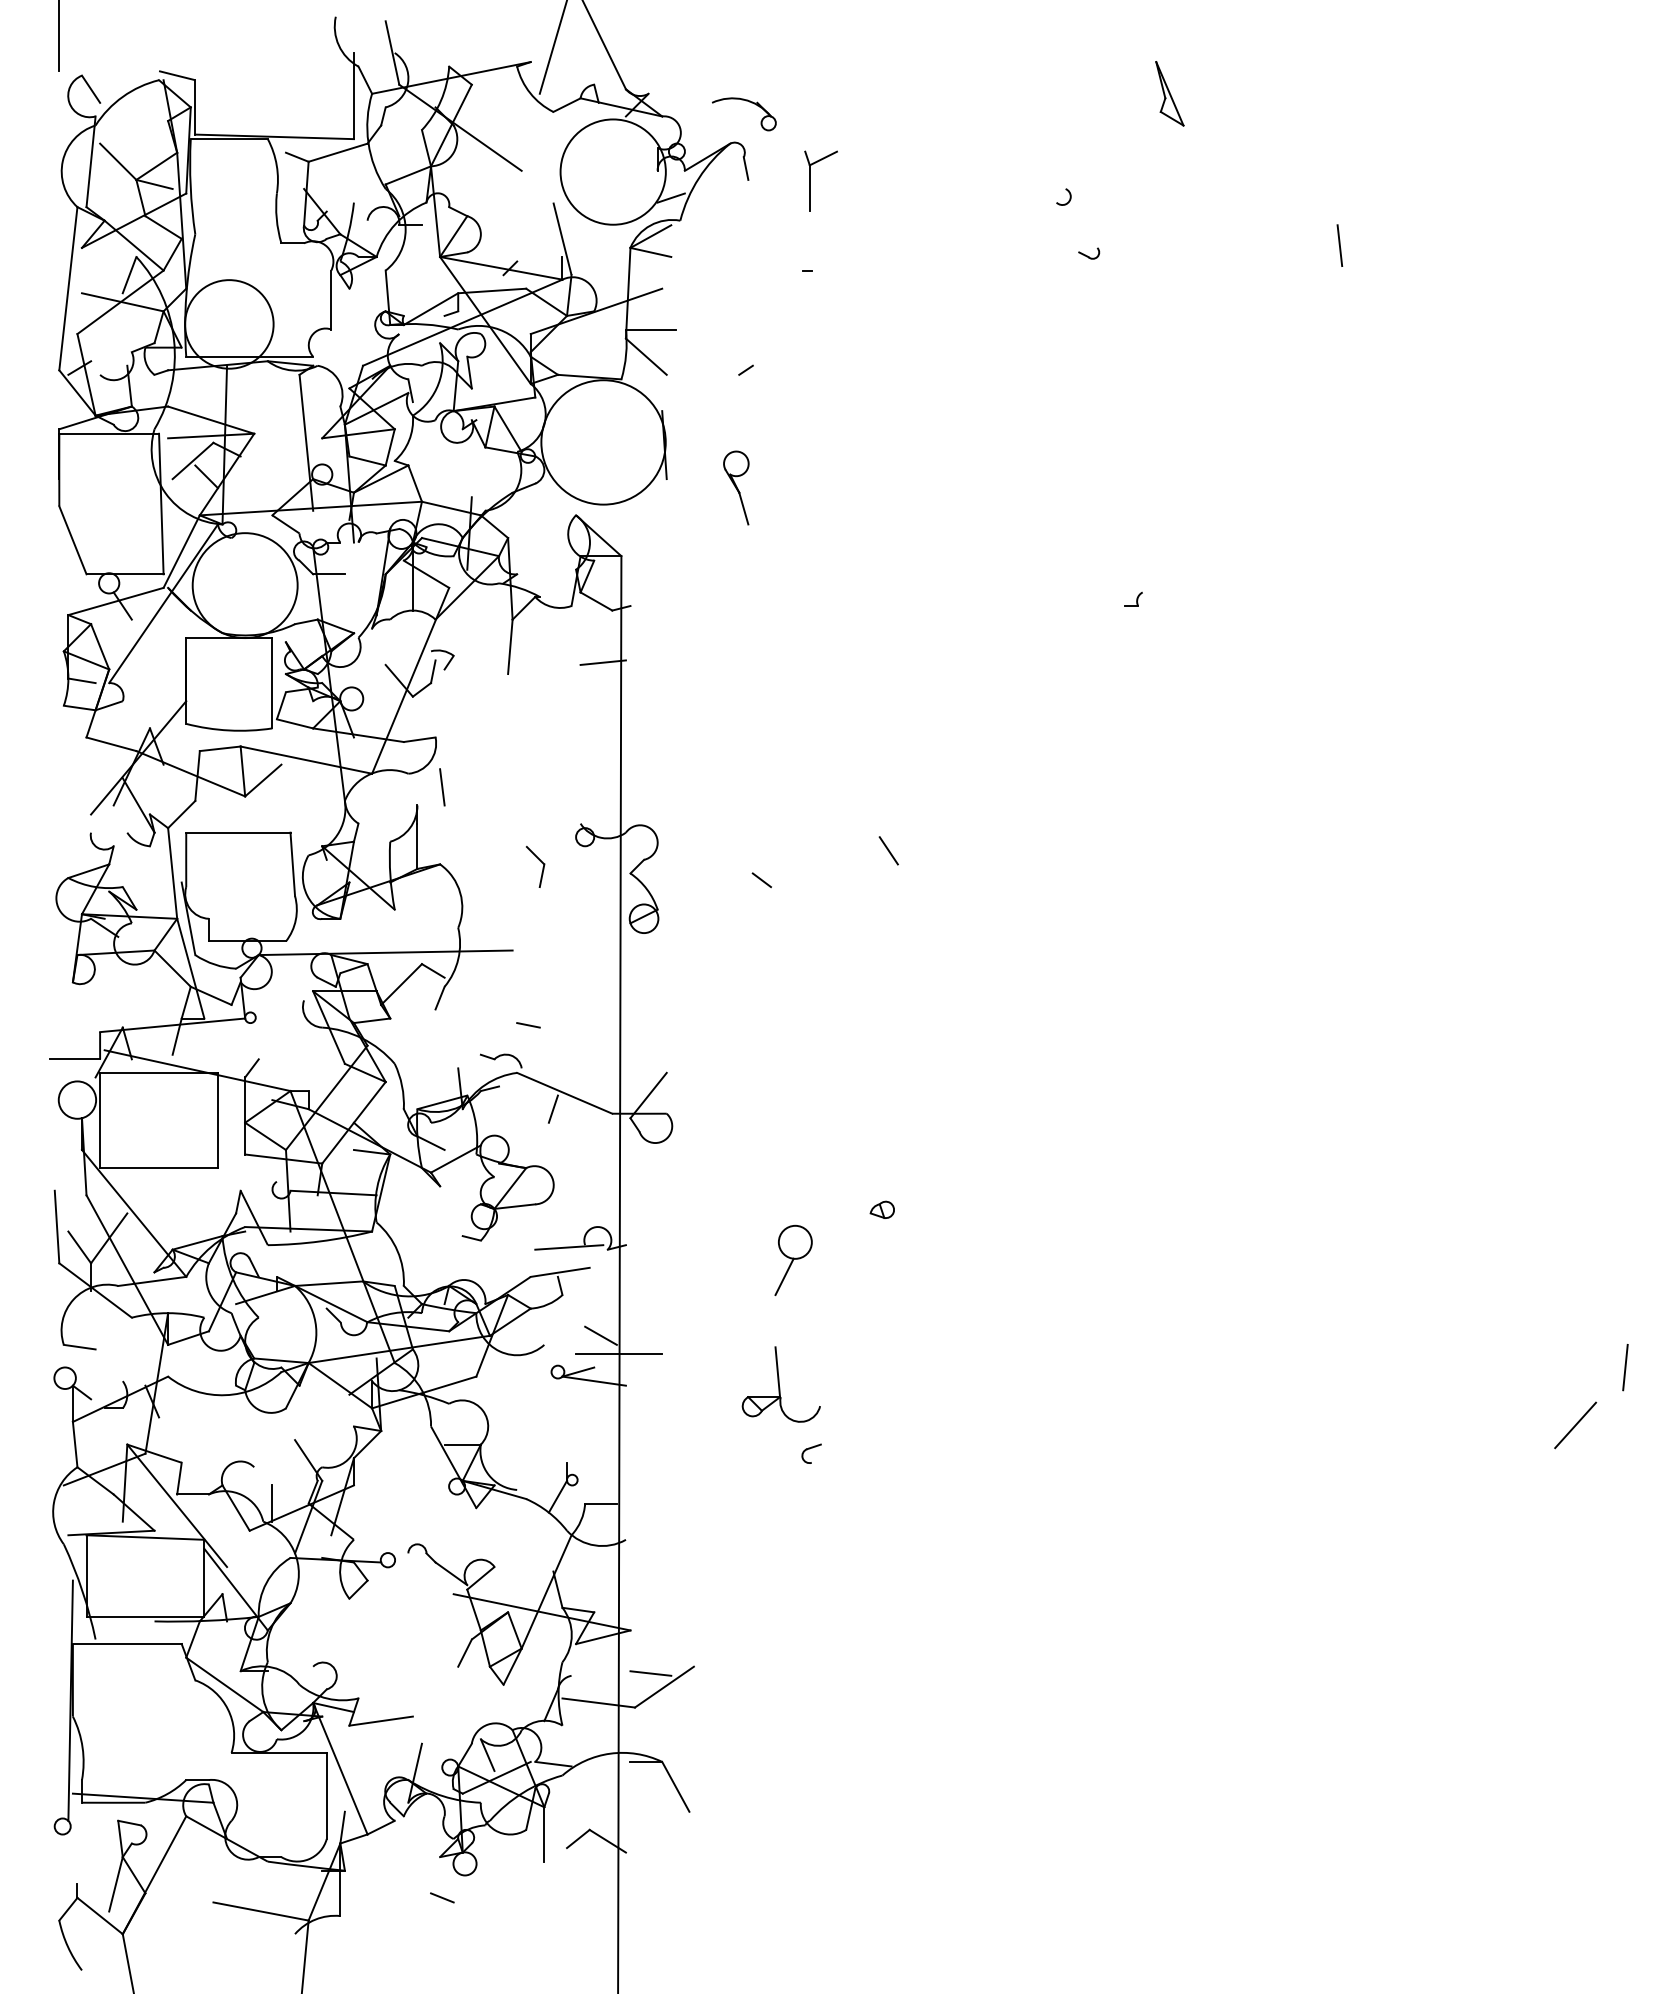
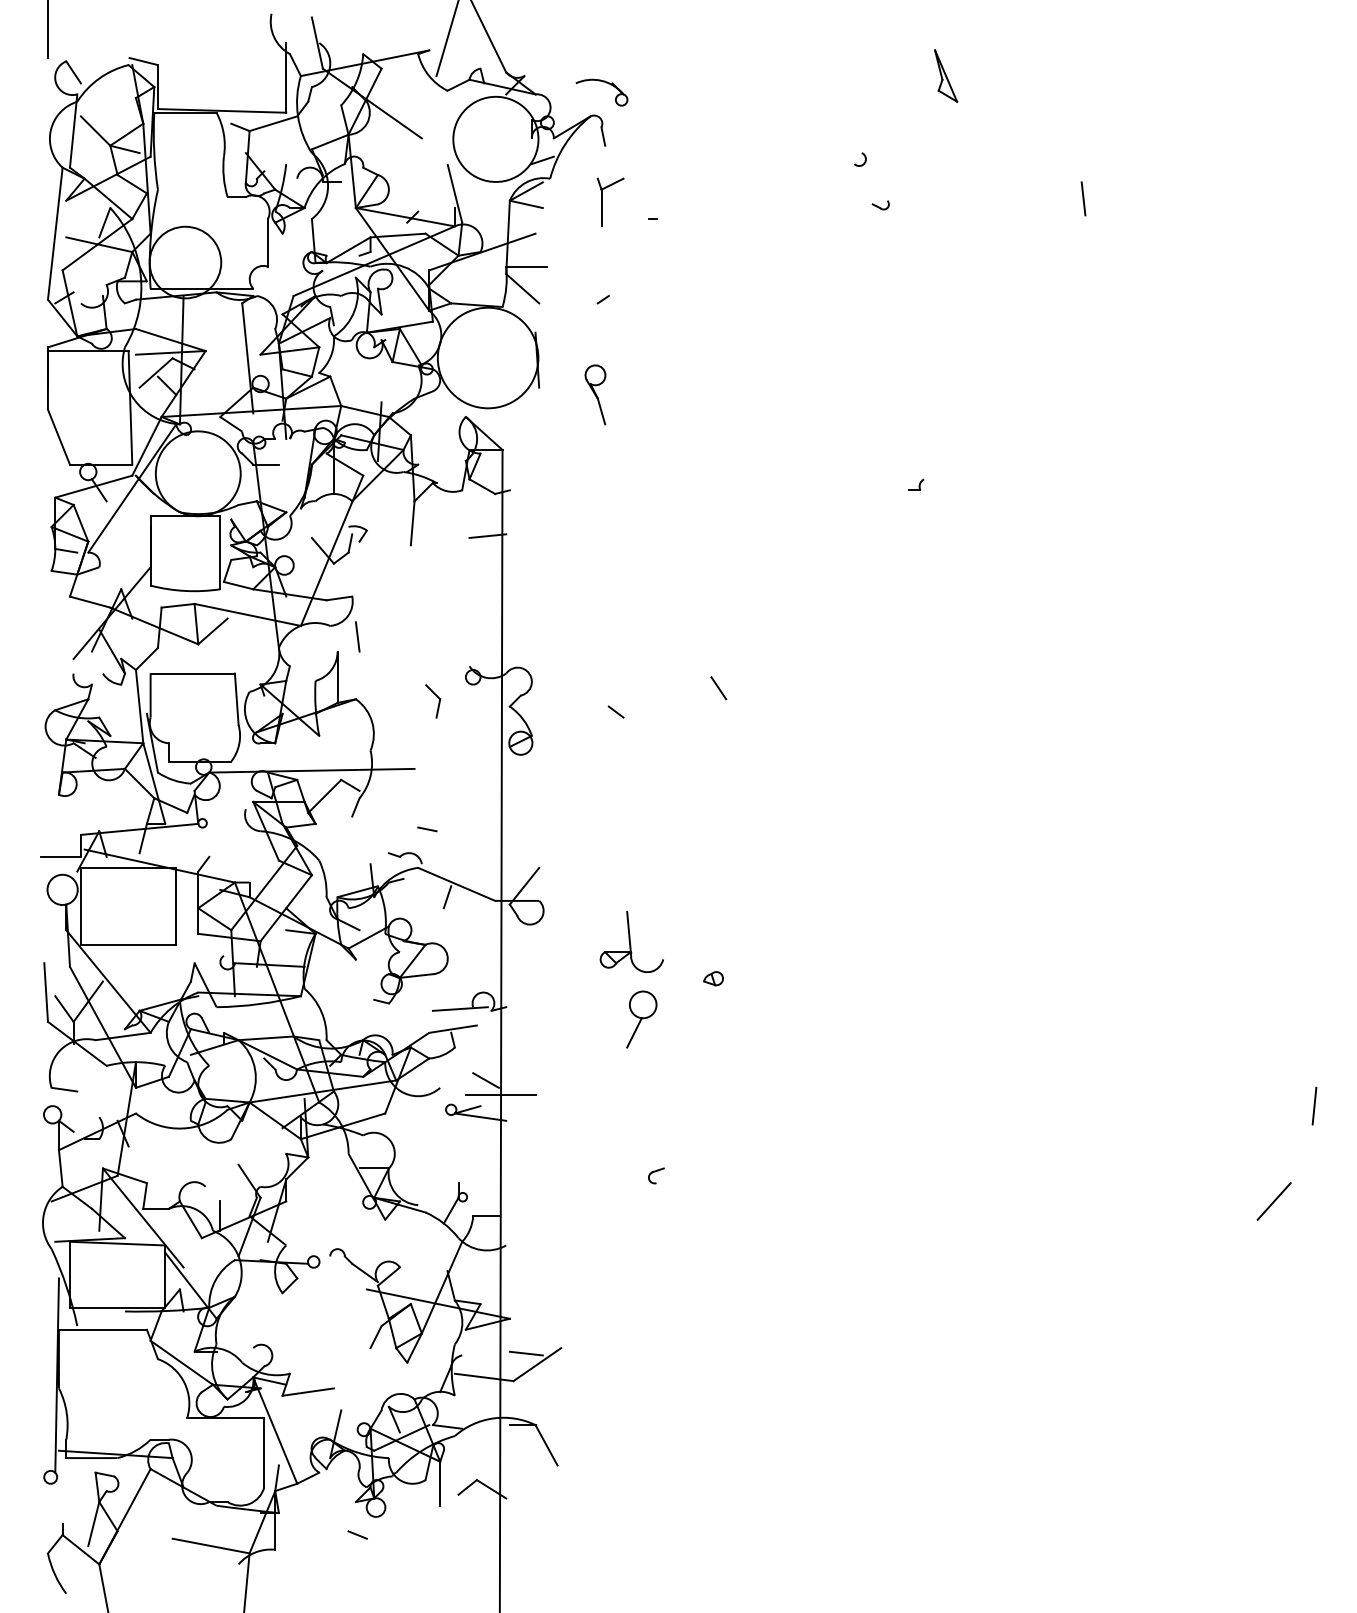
part: (810, 180) -> (602, 201), moved
part: (780, 1384) -> (631, 941), moved
line: (1575, 1425) -> (1274, 1201), moved

